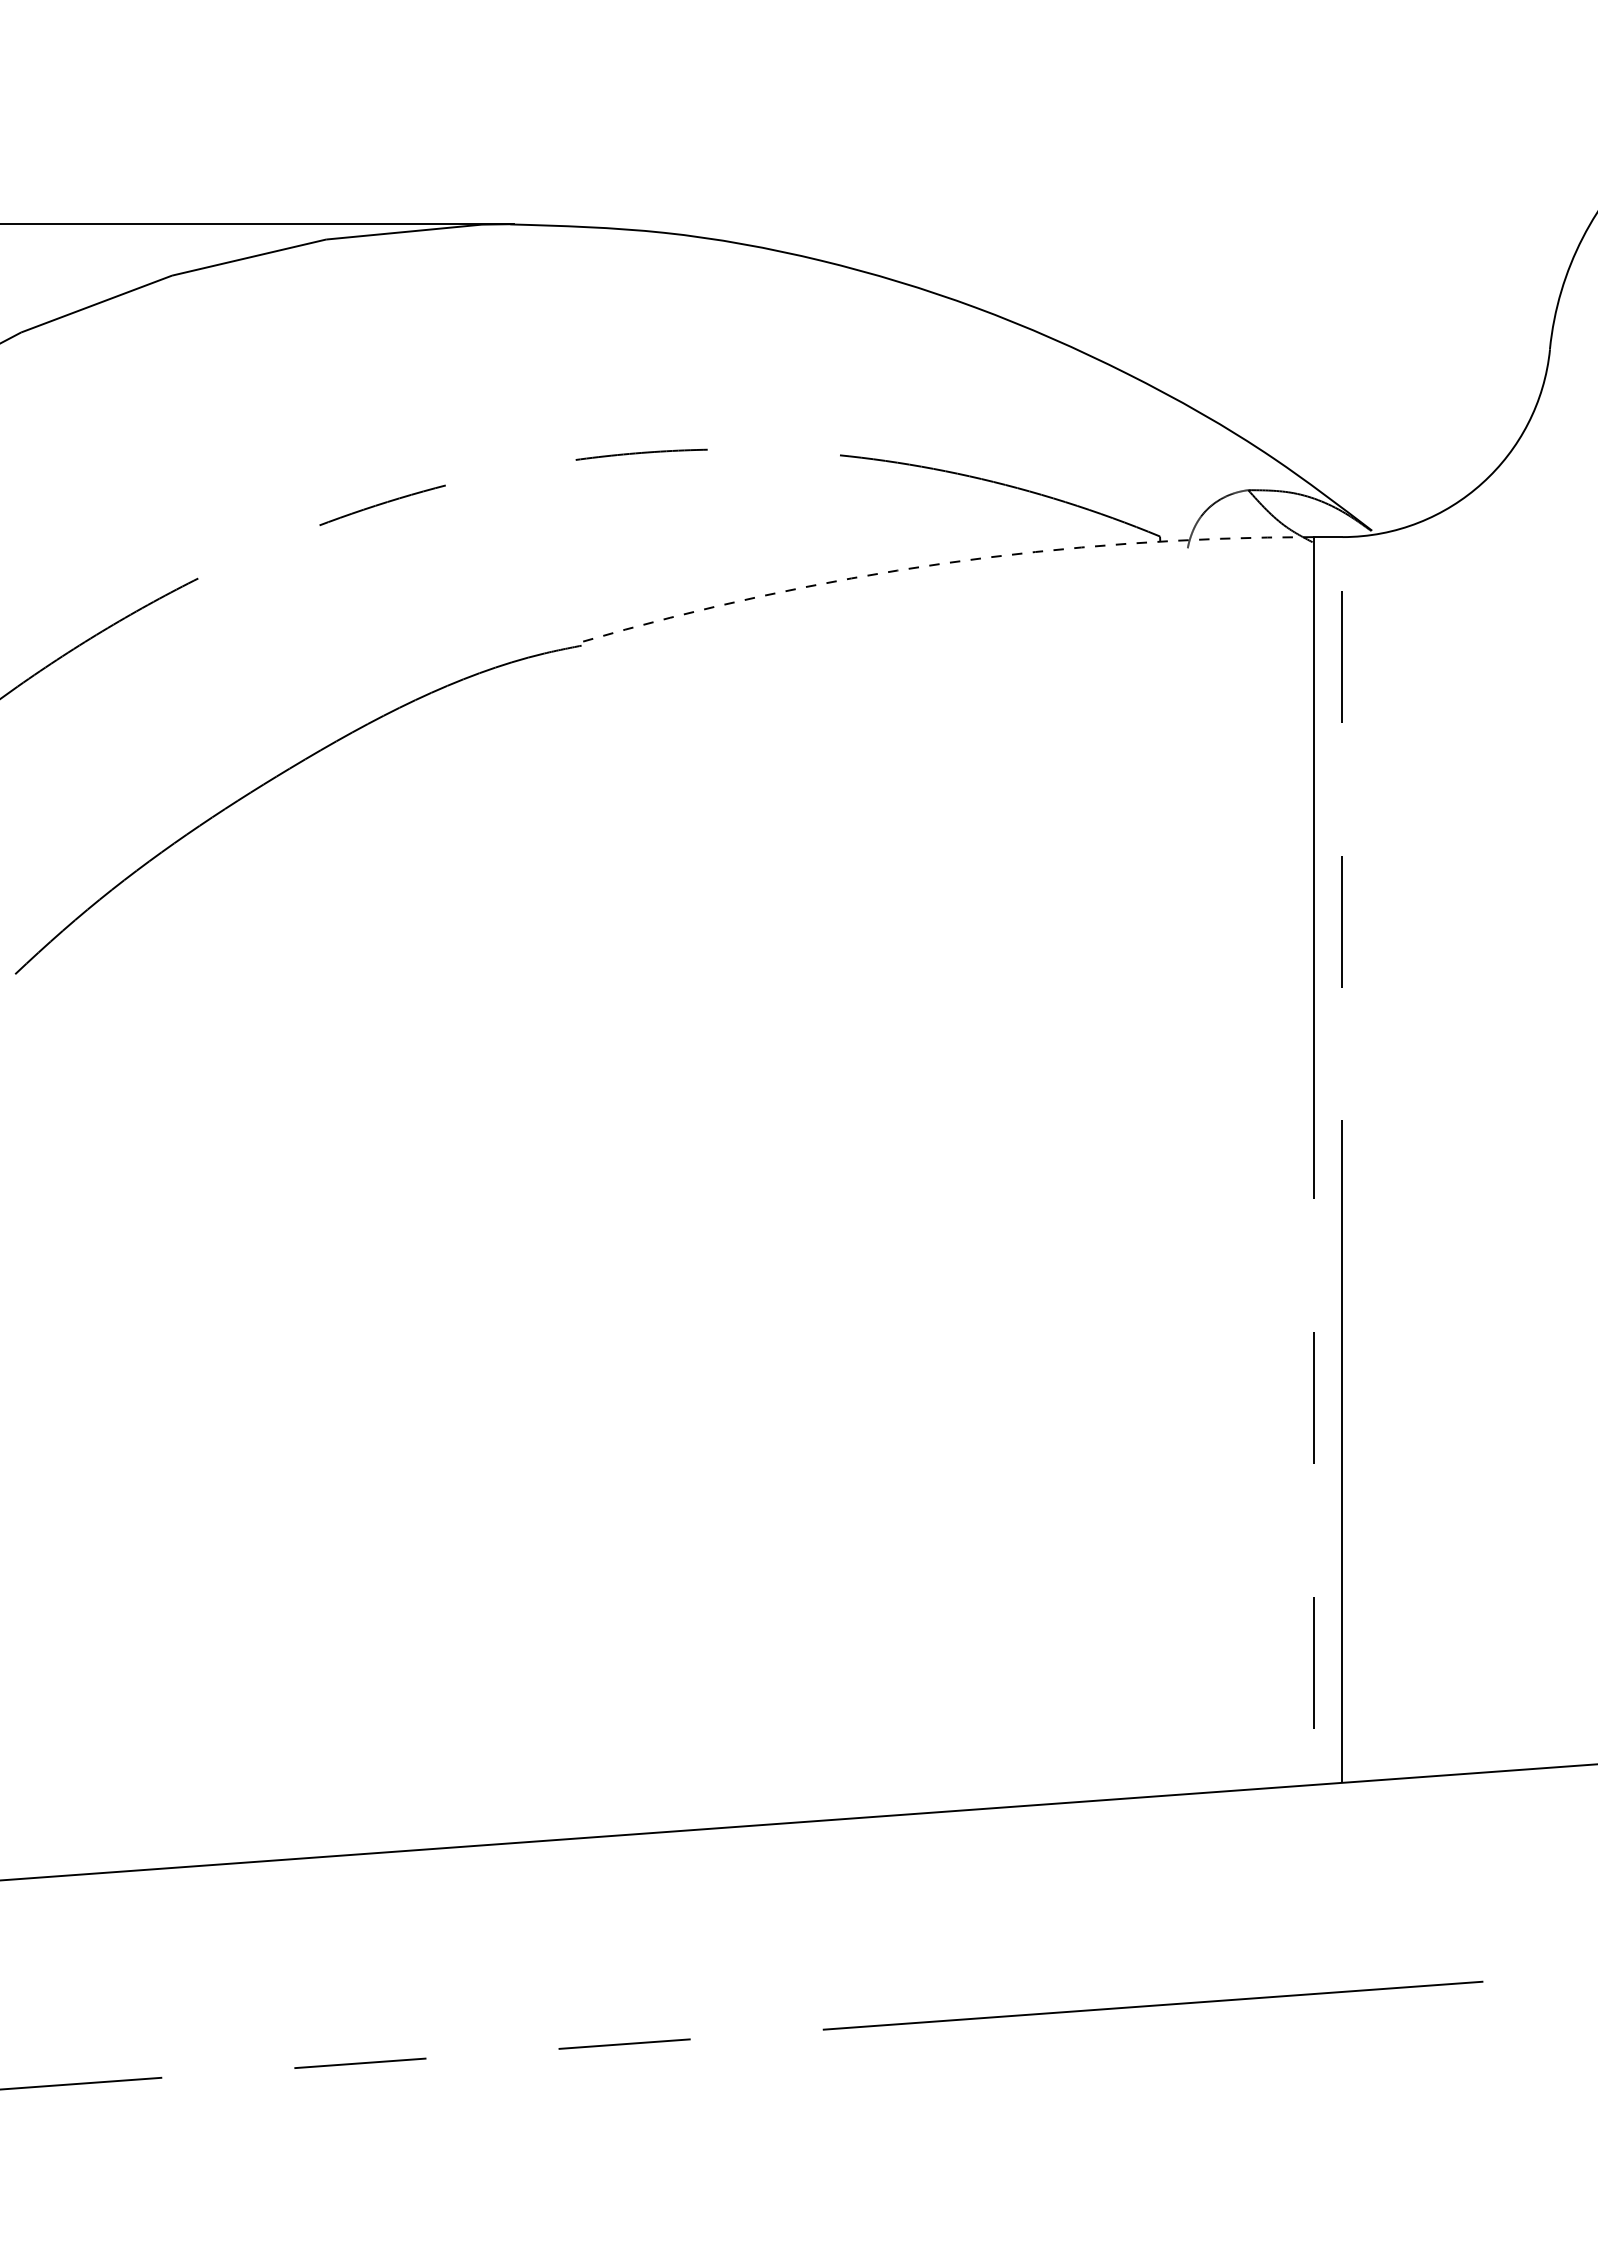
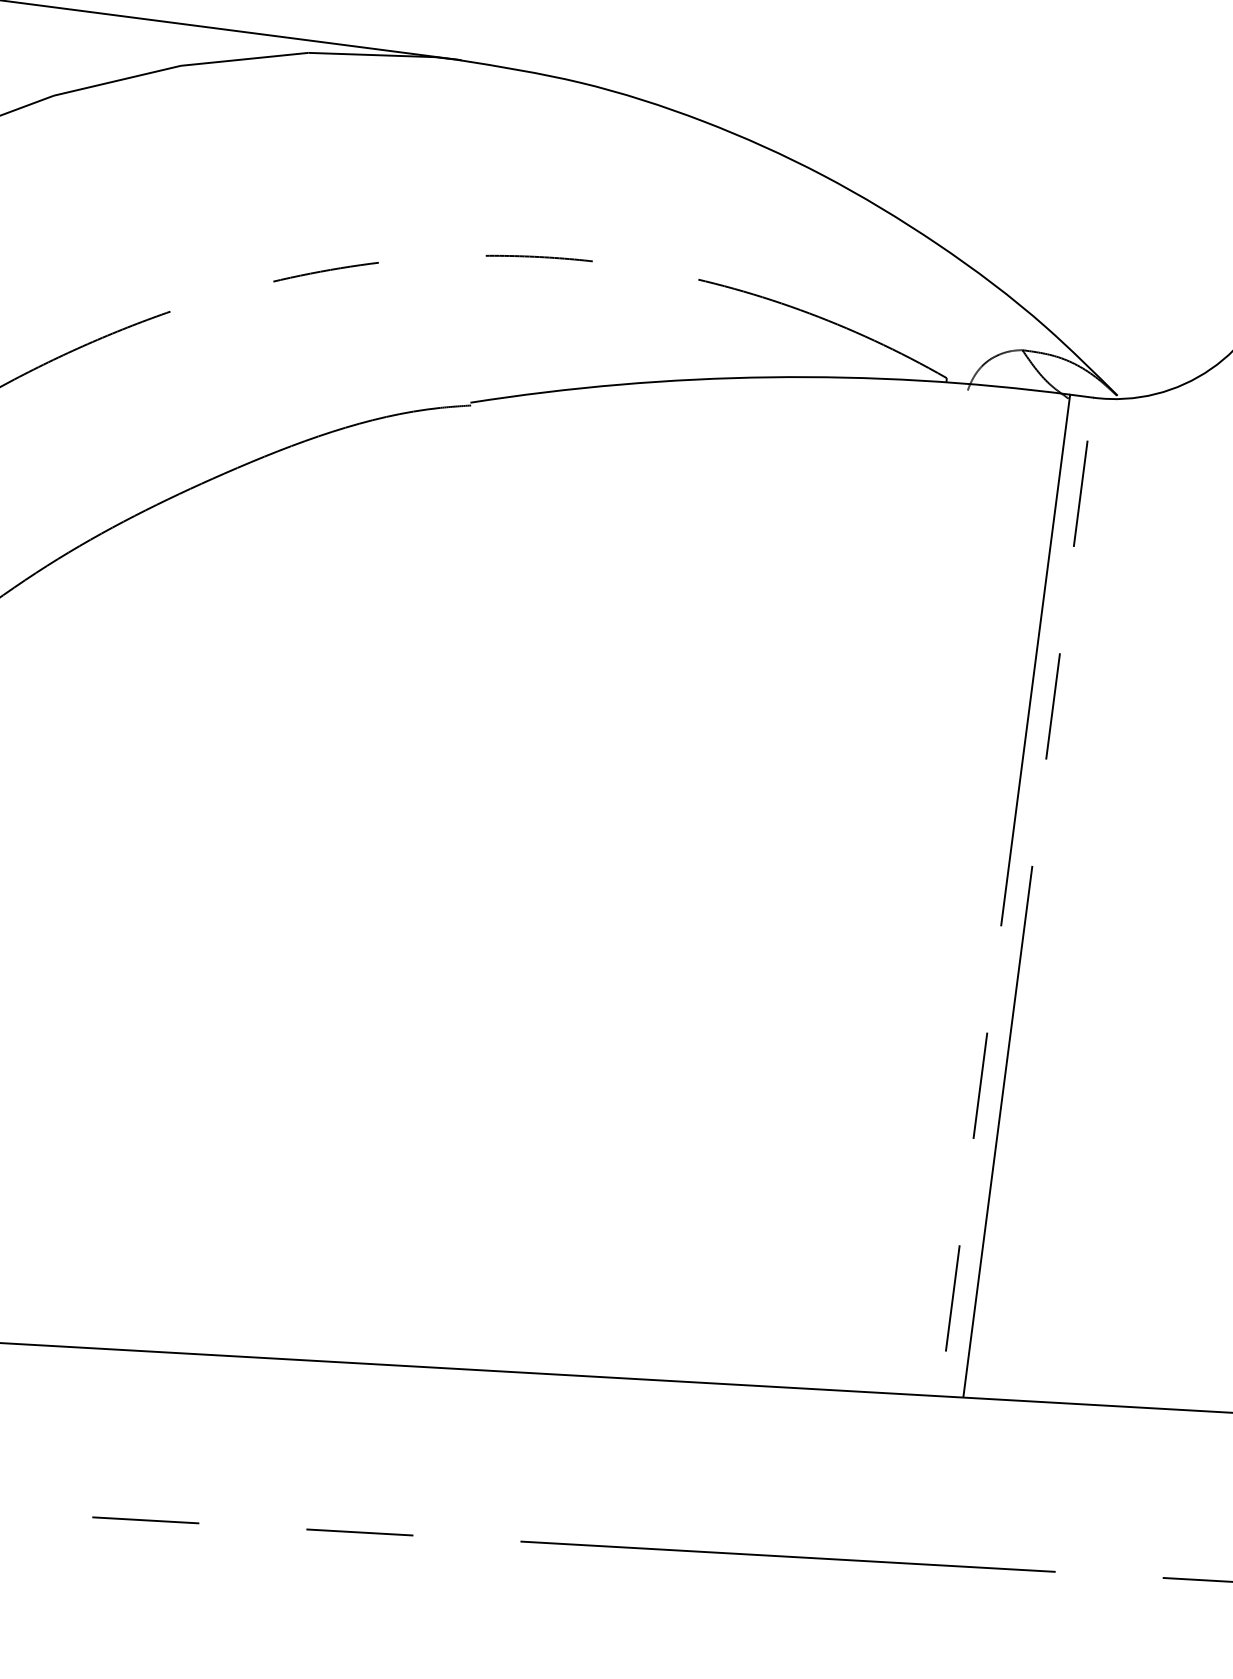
arc: (943, 563) -> (770, 377), dashed -> solid

